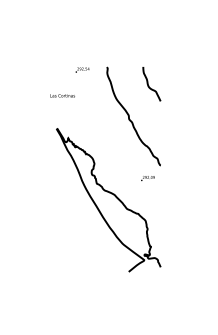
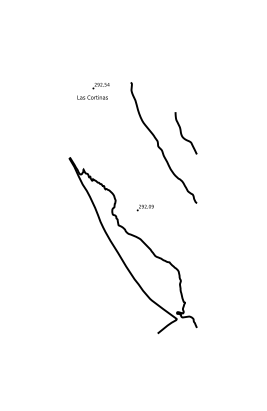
part: (151, 84) -> (185, 133), moved
text: (62, 95) -> (92, 97), moved
text: (147, 178) -> (144, 207), moved

